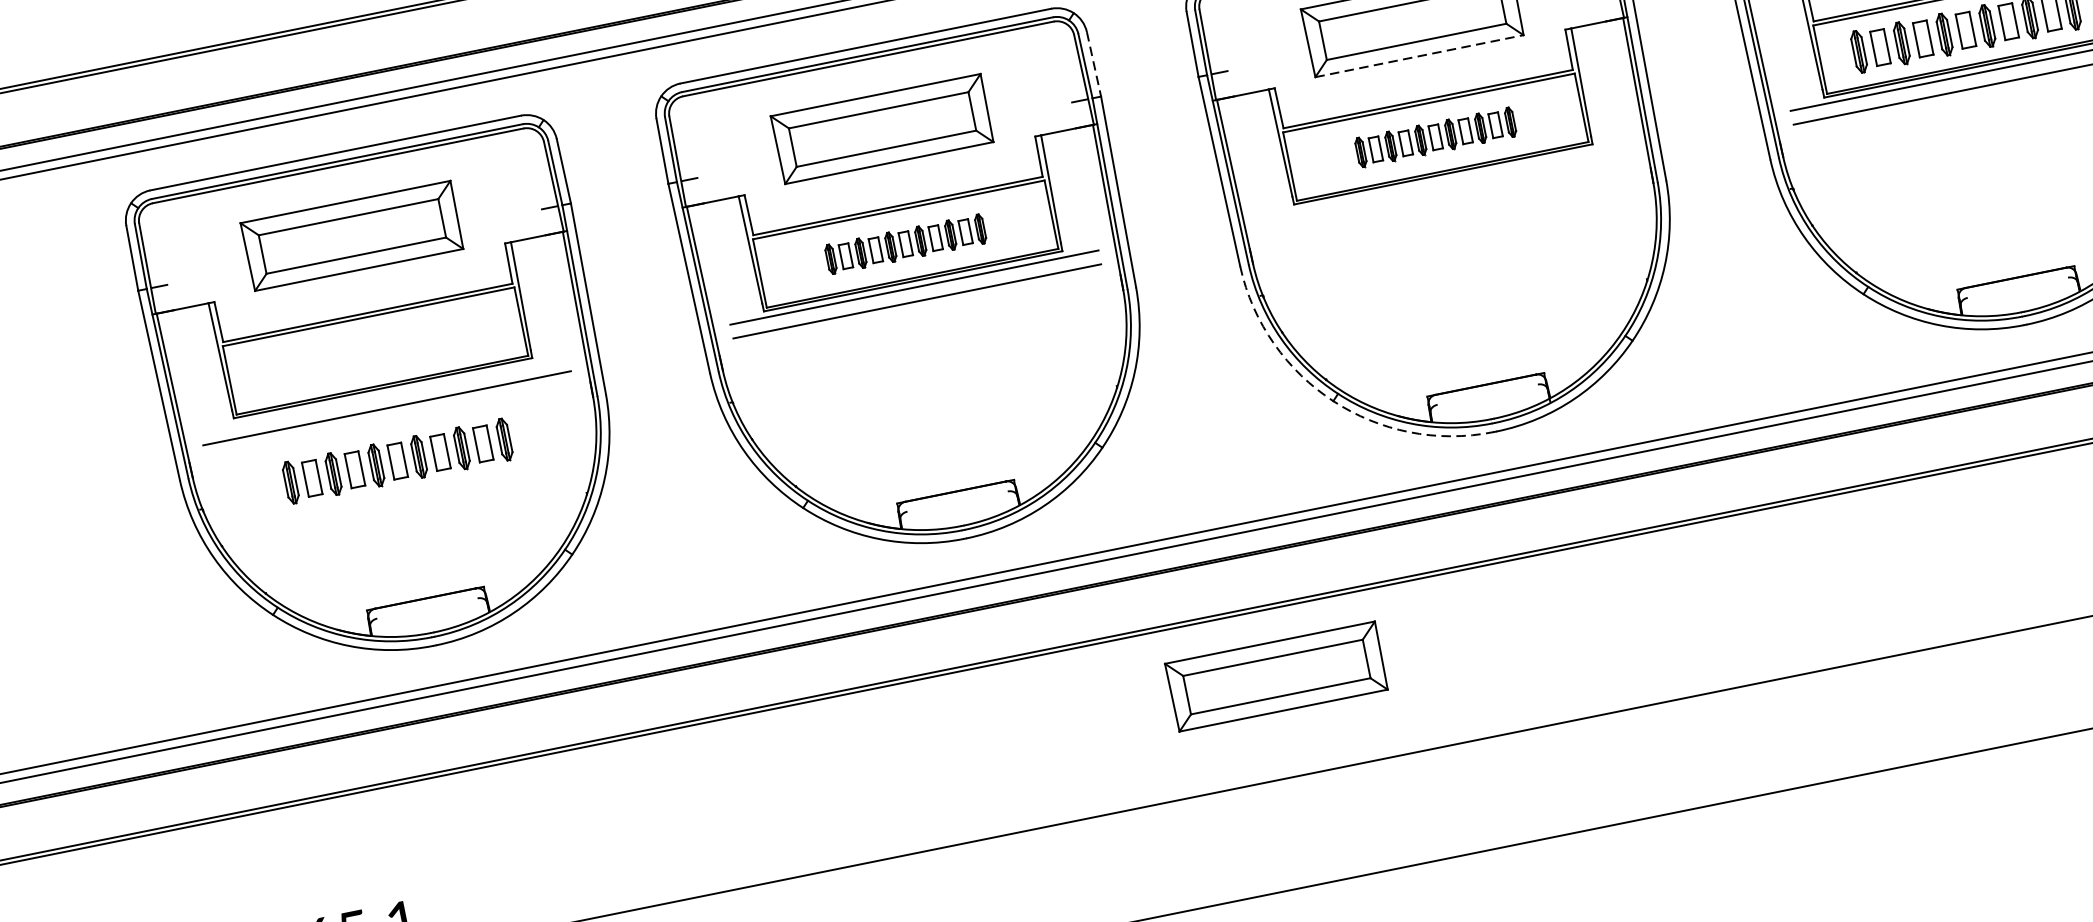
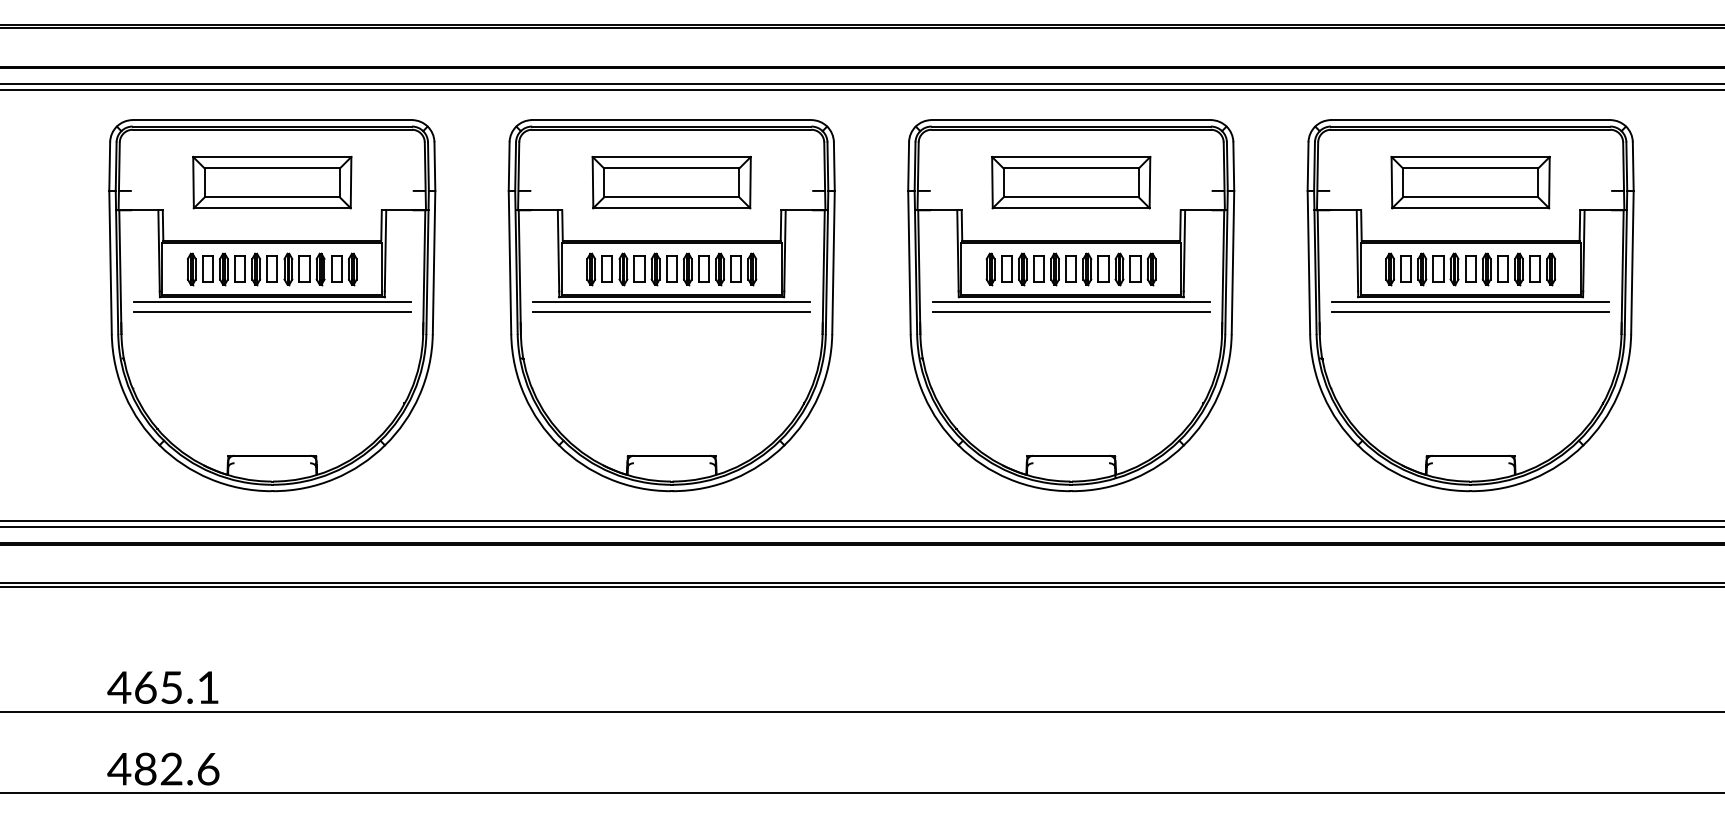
line: (1419, 56) -> (1071, 208), dashed -> solid
line: (1094, 65) -> (834, 167), dashed -> solid
part: (1434, 137) -> (1070, 269), size x1.43
line: (1443, 181) -> (1070, 302), added
line: (1446, 194) -> (1070, 312), added
part: (905, 244) -> (671, 269), size x1.43
line: (384, 395) -> (272, 302), added
arc: (1333, 401) -> (958, 445), dashed -> solid
part: (396, 461) -> (271, 269), moved
part: (1277, 676) -> (877, 636), removed

